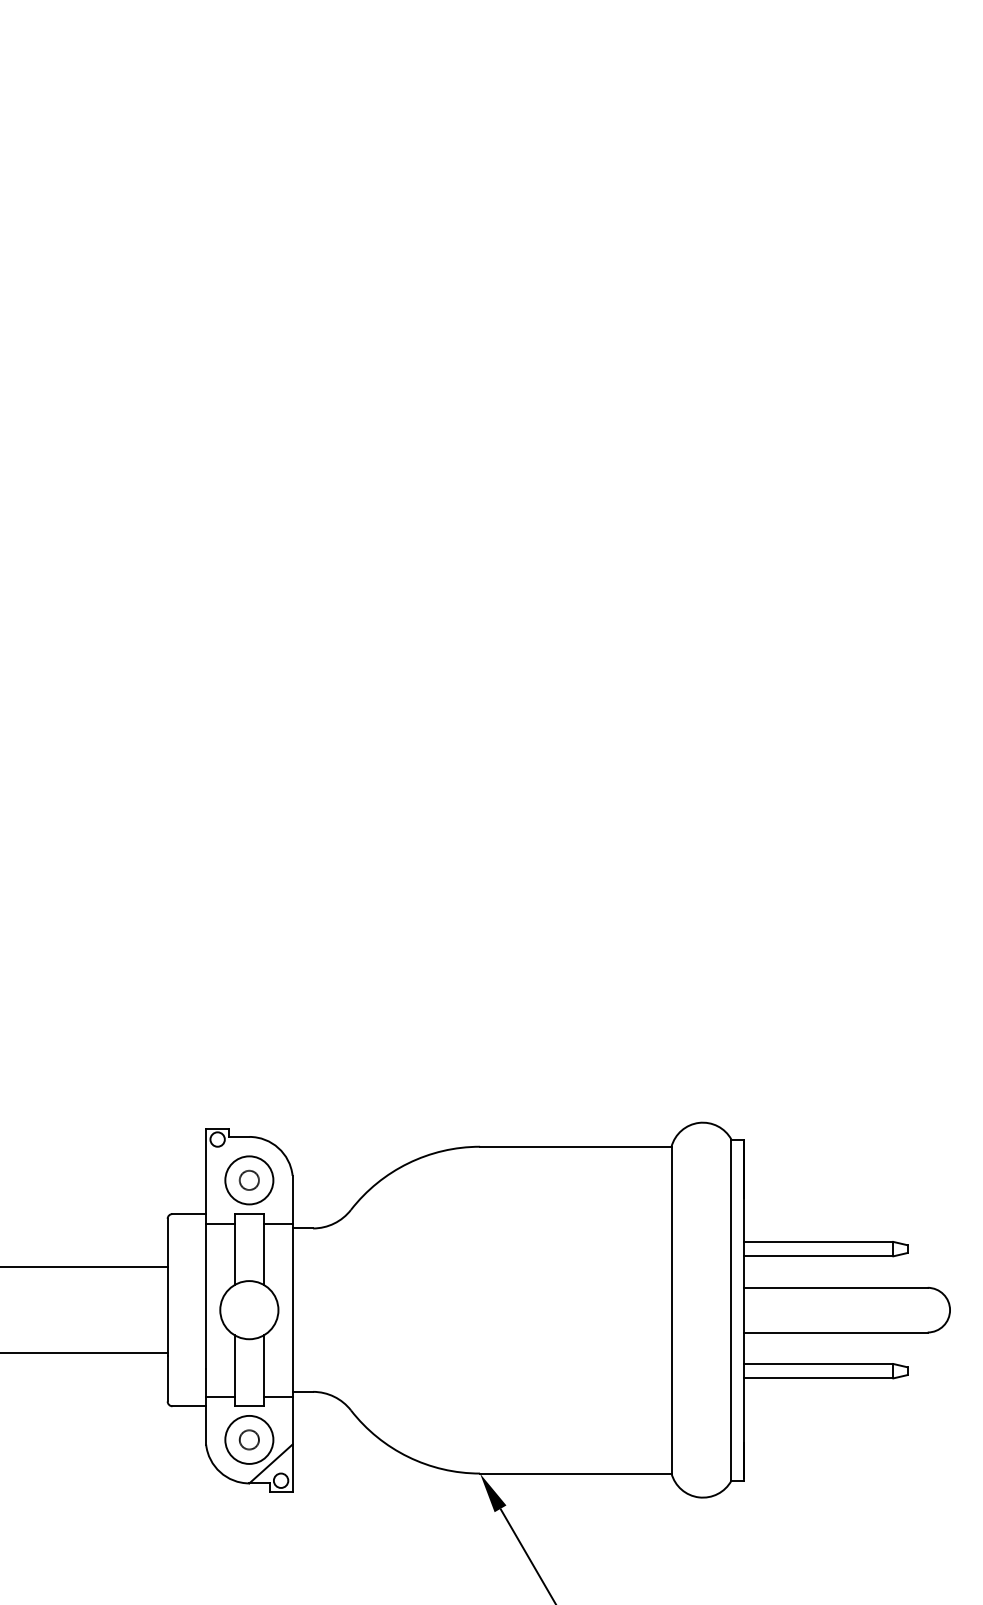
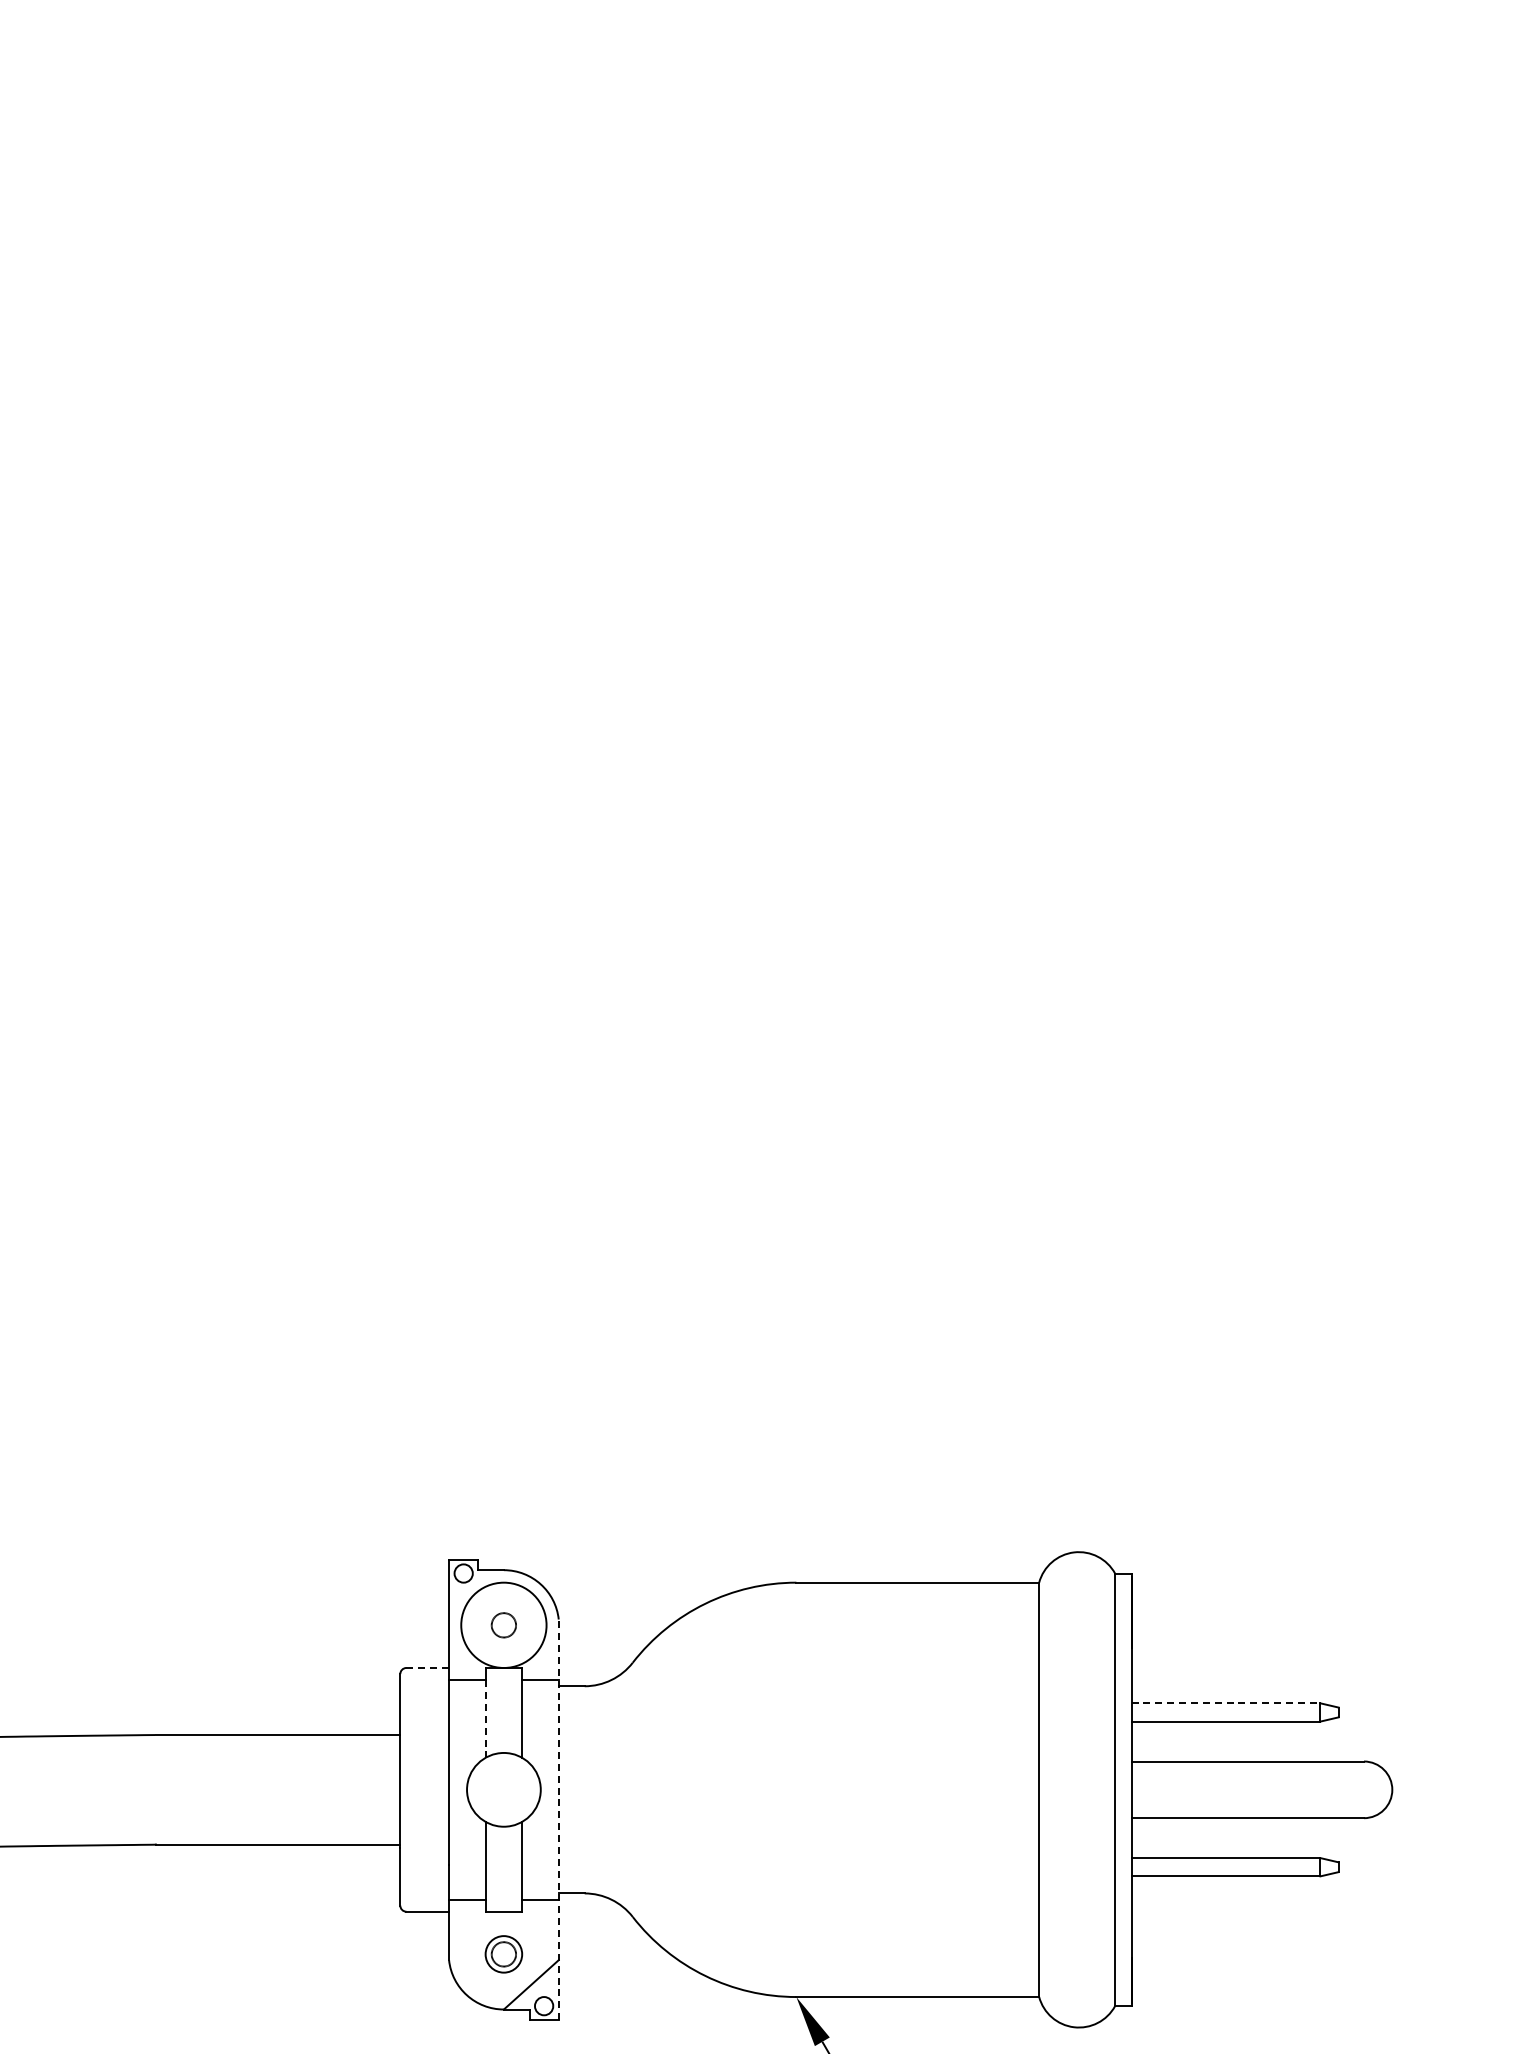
circle: (249, 1179) -> (503, 1624), size x1.4
line: (189, 1213) -> (428, 1667), solid -> dashed
line: (819, 1242) -> (1226, 1703), solid -> dashed
line: (234, 1253) -> (485, 1718), solid -> dashed
line: (292, 1333) -> (558, 1819), solid -> dashed
circle: (249, 1439) -> (503, 1953), size x0.6

